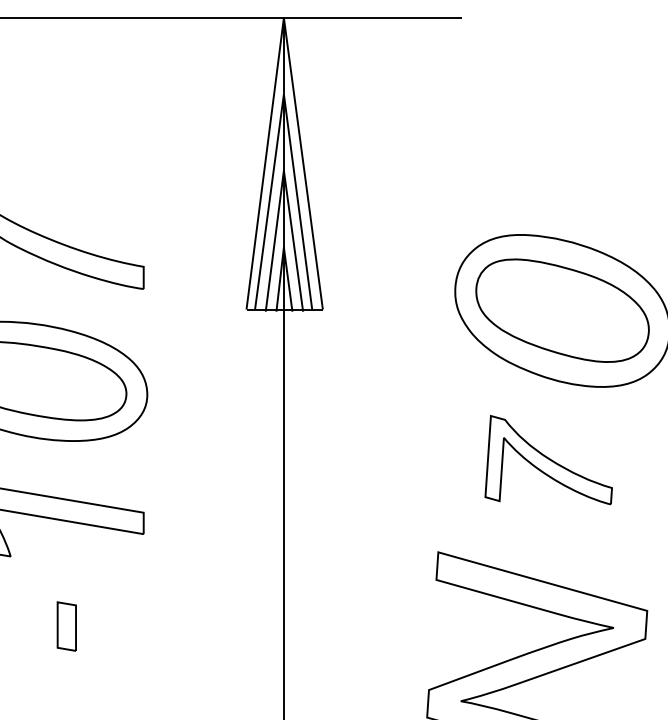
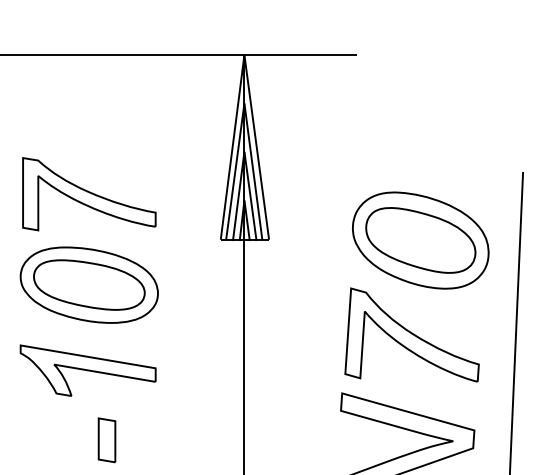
part: (547, 459) -> (411, 334), size x1.67
part: (66, 626) -> (106, 440), size x1.43

